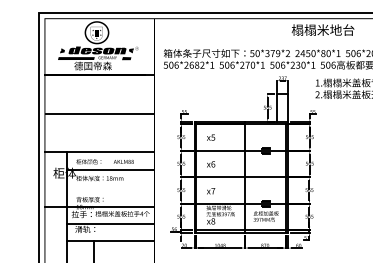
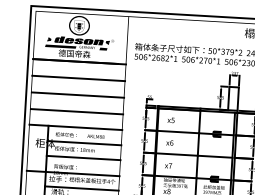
line: (99, 94) -> (78, 78), added
line: (99, 133) -> (76, 111), added
line: (110, 187) -> (83, 157), added

